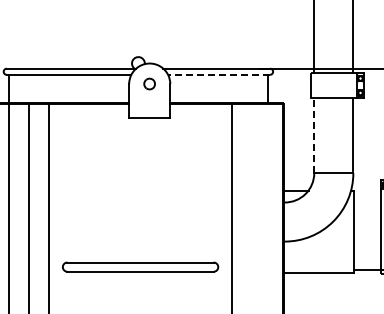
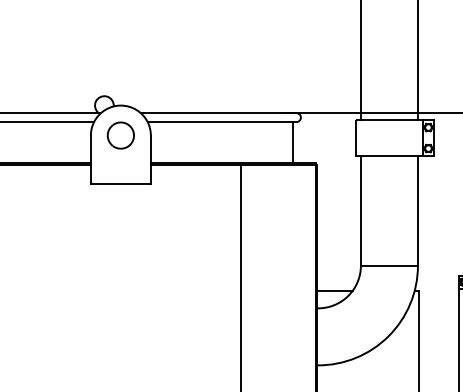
line: (219, 74) -> (222, 121), dashed -> solid
part: (149, 83) -> (120, 134), size x1.67
line: (314, 135) -> (361, 210), dashed -> solid

